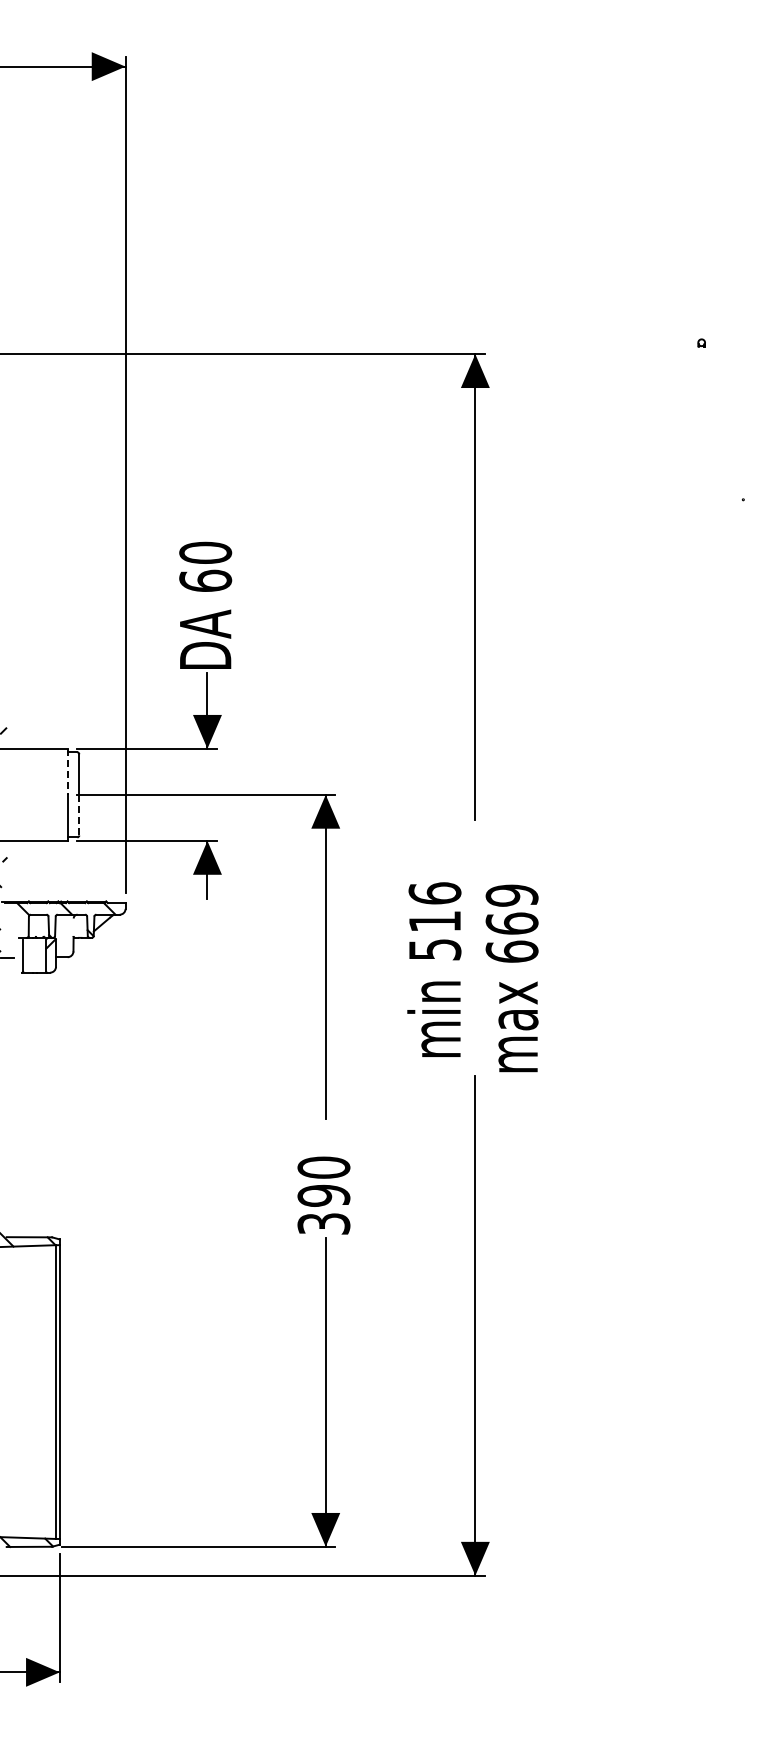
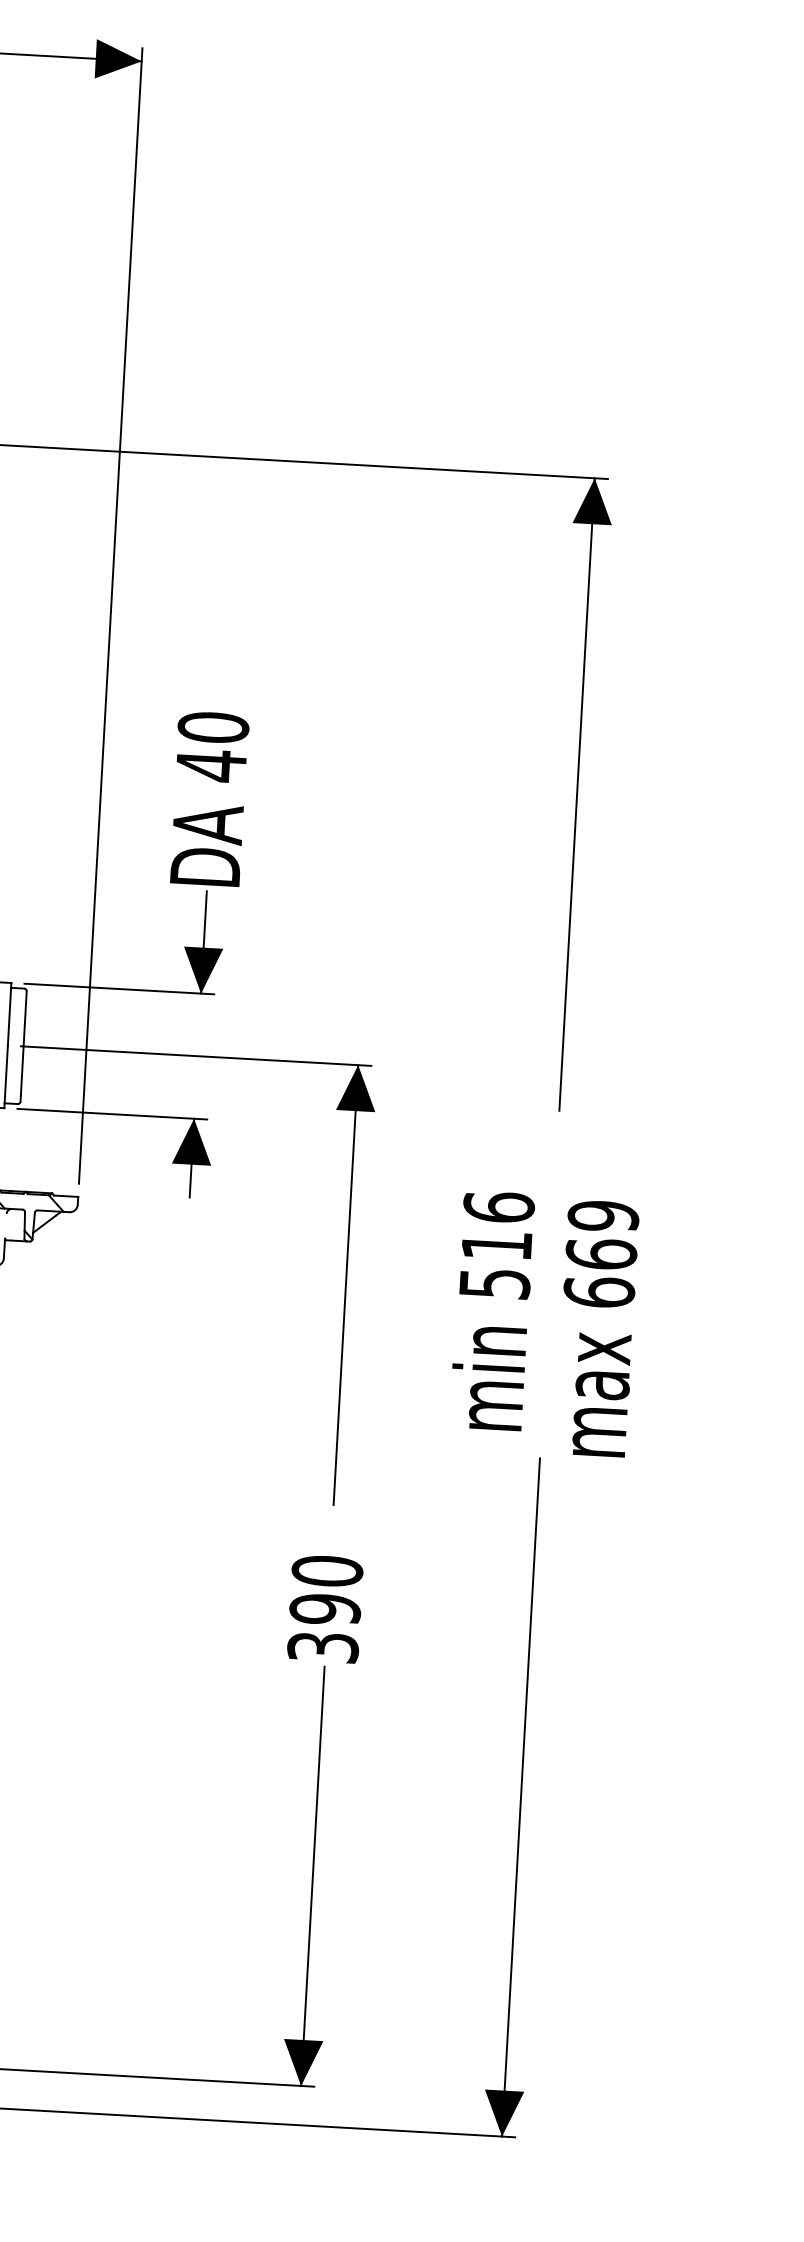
text: (205, 580) -> (211, 765), 60 -> 40
line: (67, 772) -> (9, 1015), dashed -> solid
line: (79, 815) -> (22, 1074), dashed -> solid

